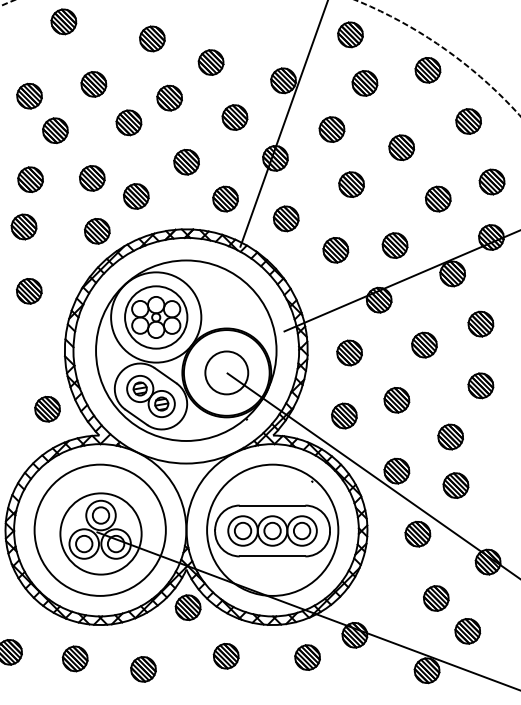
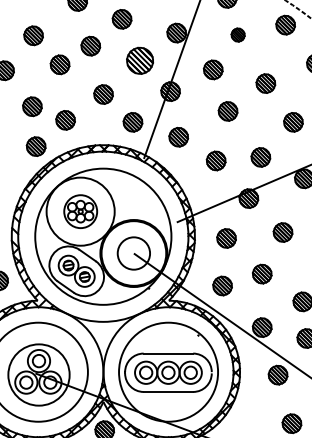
part: (364, 83) -> (237, 35), size x0.7
part: (234, 117) -> (139, 60), size x1.4
part: (156, 317) -> (80, 211), size x0.7

